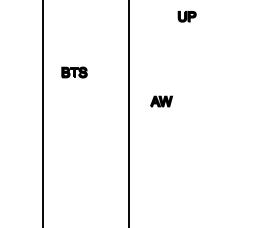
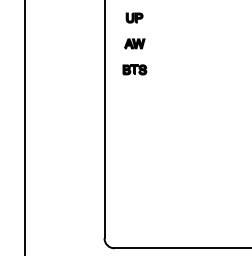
part: (187, 16) -> (134, 17), moved
part: (74, 72) -> (134, 69), moved
part: (161, 101) -> (134, 43), moved

